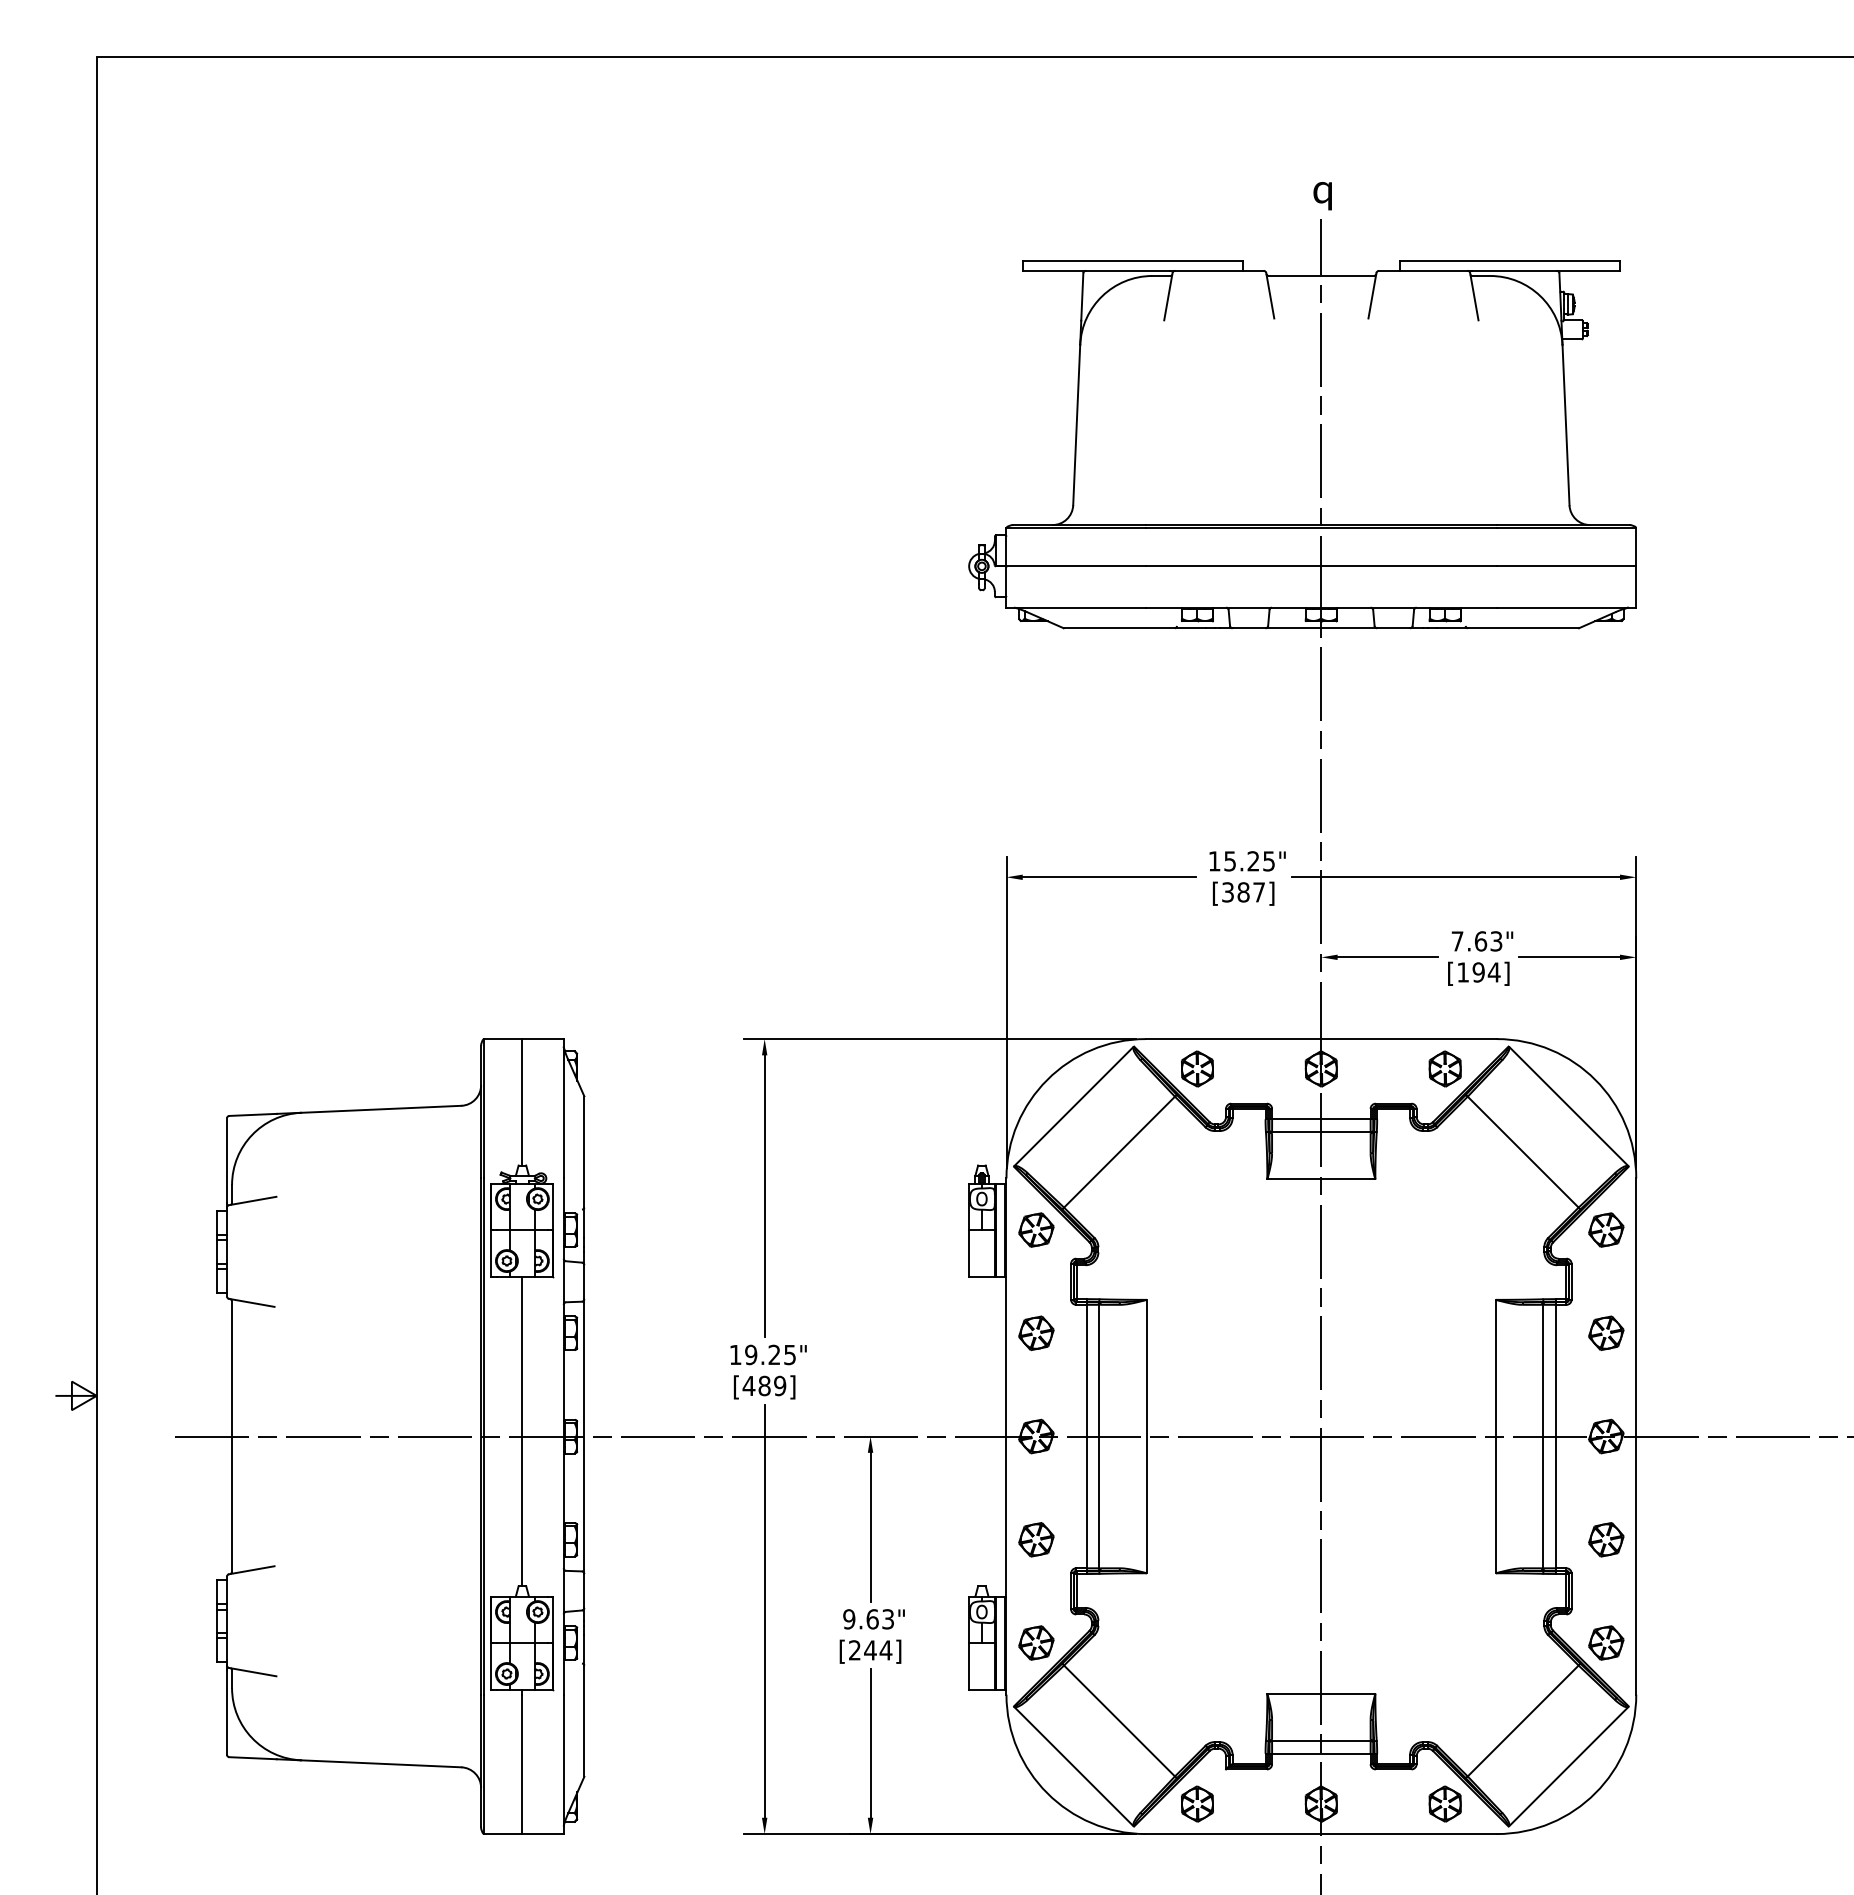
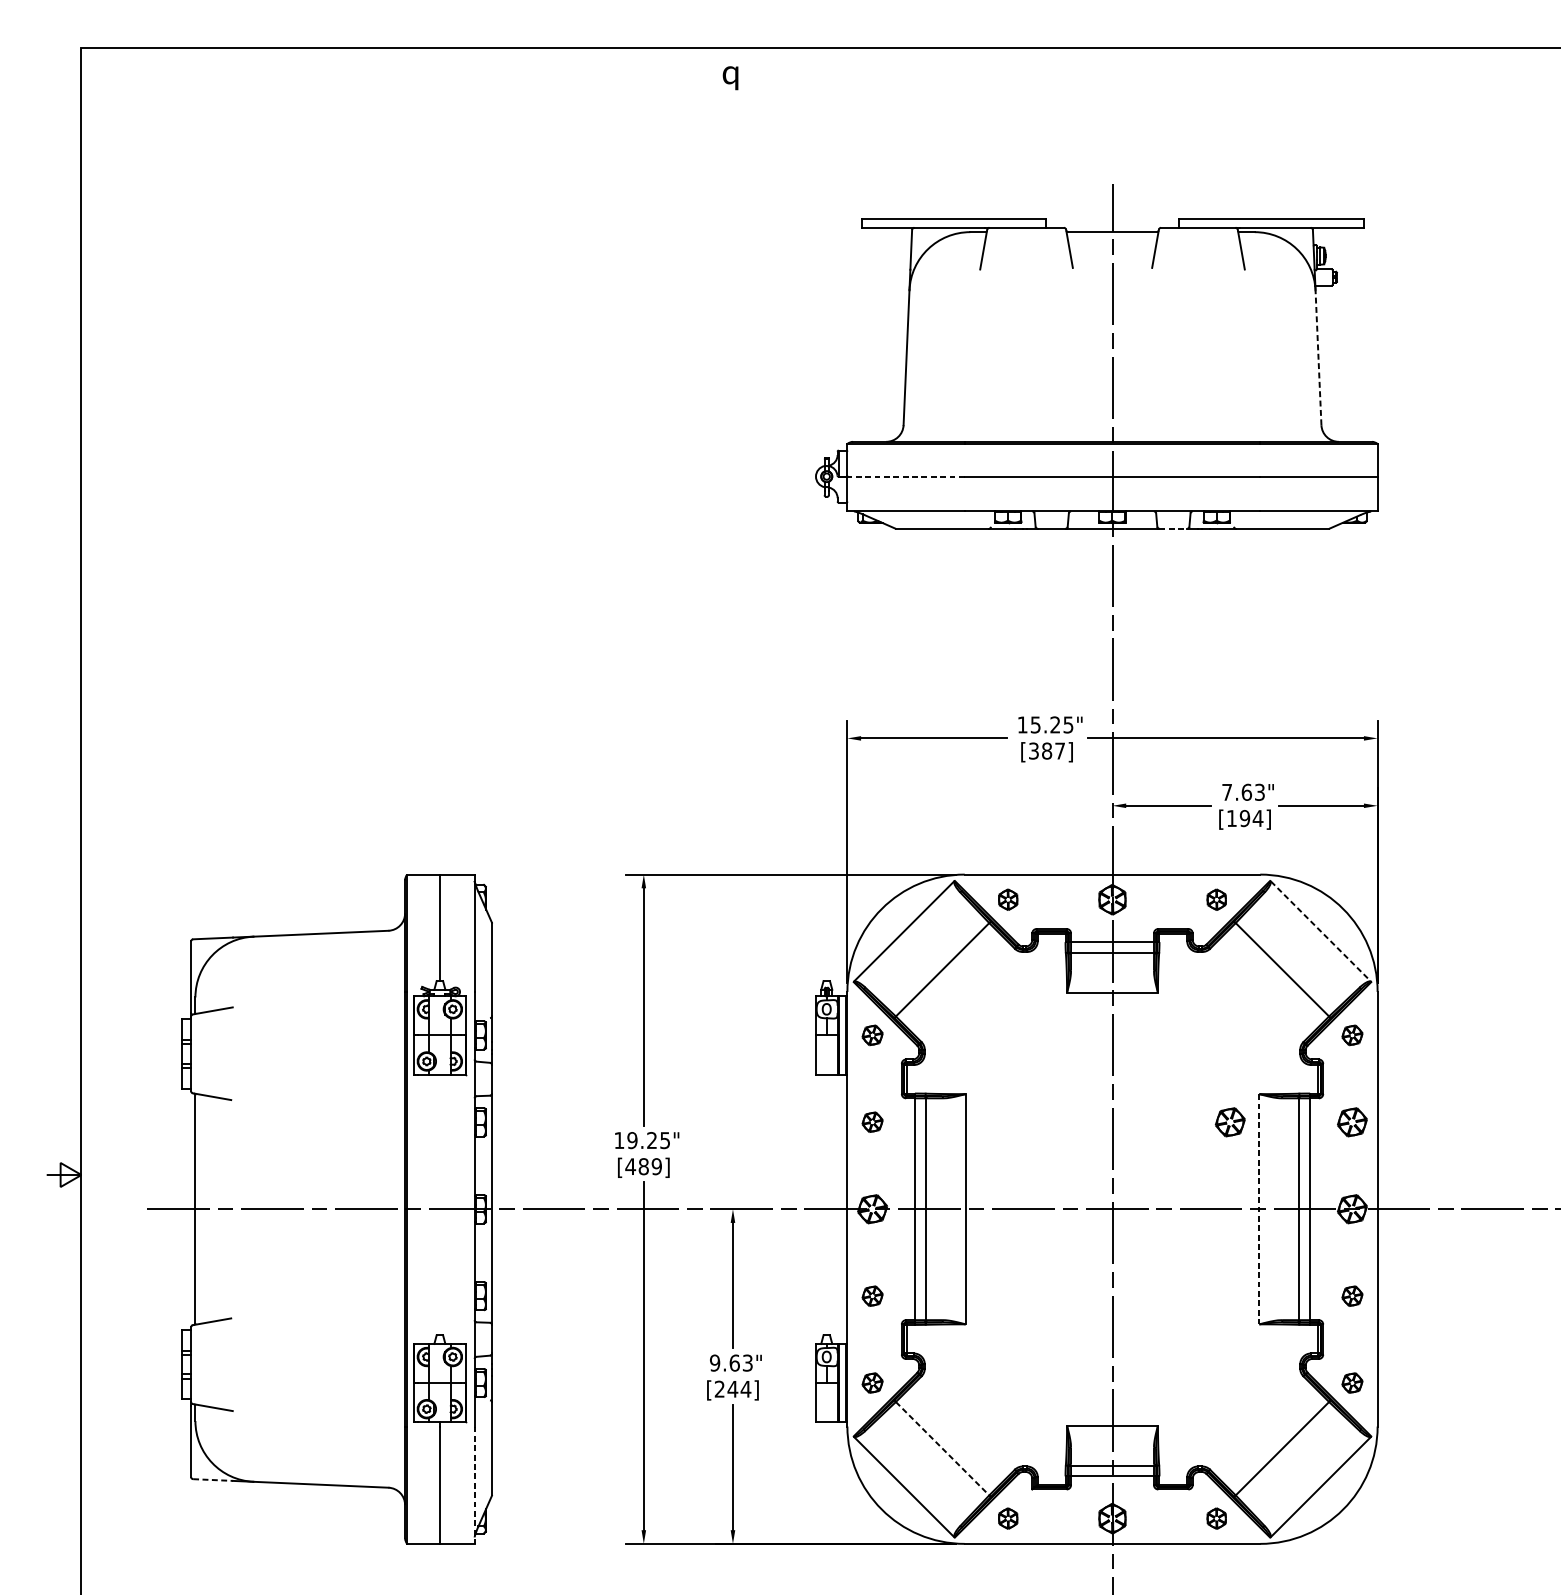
text: (1322, 196) -> (730, 78), moved
line: (1566, 424) -> (1318, 357), solid -> dashed
line: (1076, 566) -> (906, 476), solid -> dashed
line: (1394, 628) -> (1174, 528), solid -> dashed
part: (1197, 1068) -> (1008, 899), size x0.7
part: (1444, 1068) -> (1216, 899), size x0.7
line: (1568, 1106) -> (1320, 931), solid -> dashed
part: (1036, 1229) -> (872, 1034), size x0.7
part: (1606, 1229) -> (1352, 1034), size x0.7
part: (1036, 1332) -> (872, 1121), size x0.7
part: (1461, 1332) -> (1230, 1121), added
line: (522, 1431) -> (439, 1204), removed
line: (1495, 1436) -> (1259, 1209), solid -> dashed
part: (1036, 1539) -> (872, 1295), size x0.7
part: (1606, 1539) -> (1352, 1295), size x0.7
part: (1036, 1642) -> (872, 1382), size x0.7
part: (1606, 1642) -> (1352, 1382), size x0.7
line: (1119, 1721) -> (942, 1449), solid -> dashed
line: (253, 1758) -> (213, 1480), solid -> dashed
line: (563, 1764) -> (474, 1485), solid -> dashed
part: (1197, 1803) -> (1008, 1518), size x0.7
part: (1444, 1803) -> (1216, 1518), size x0.7

